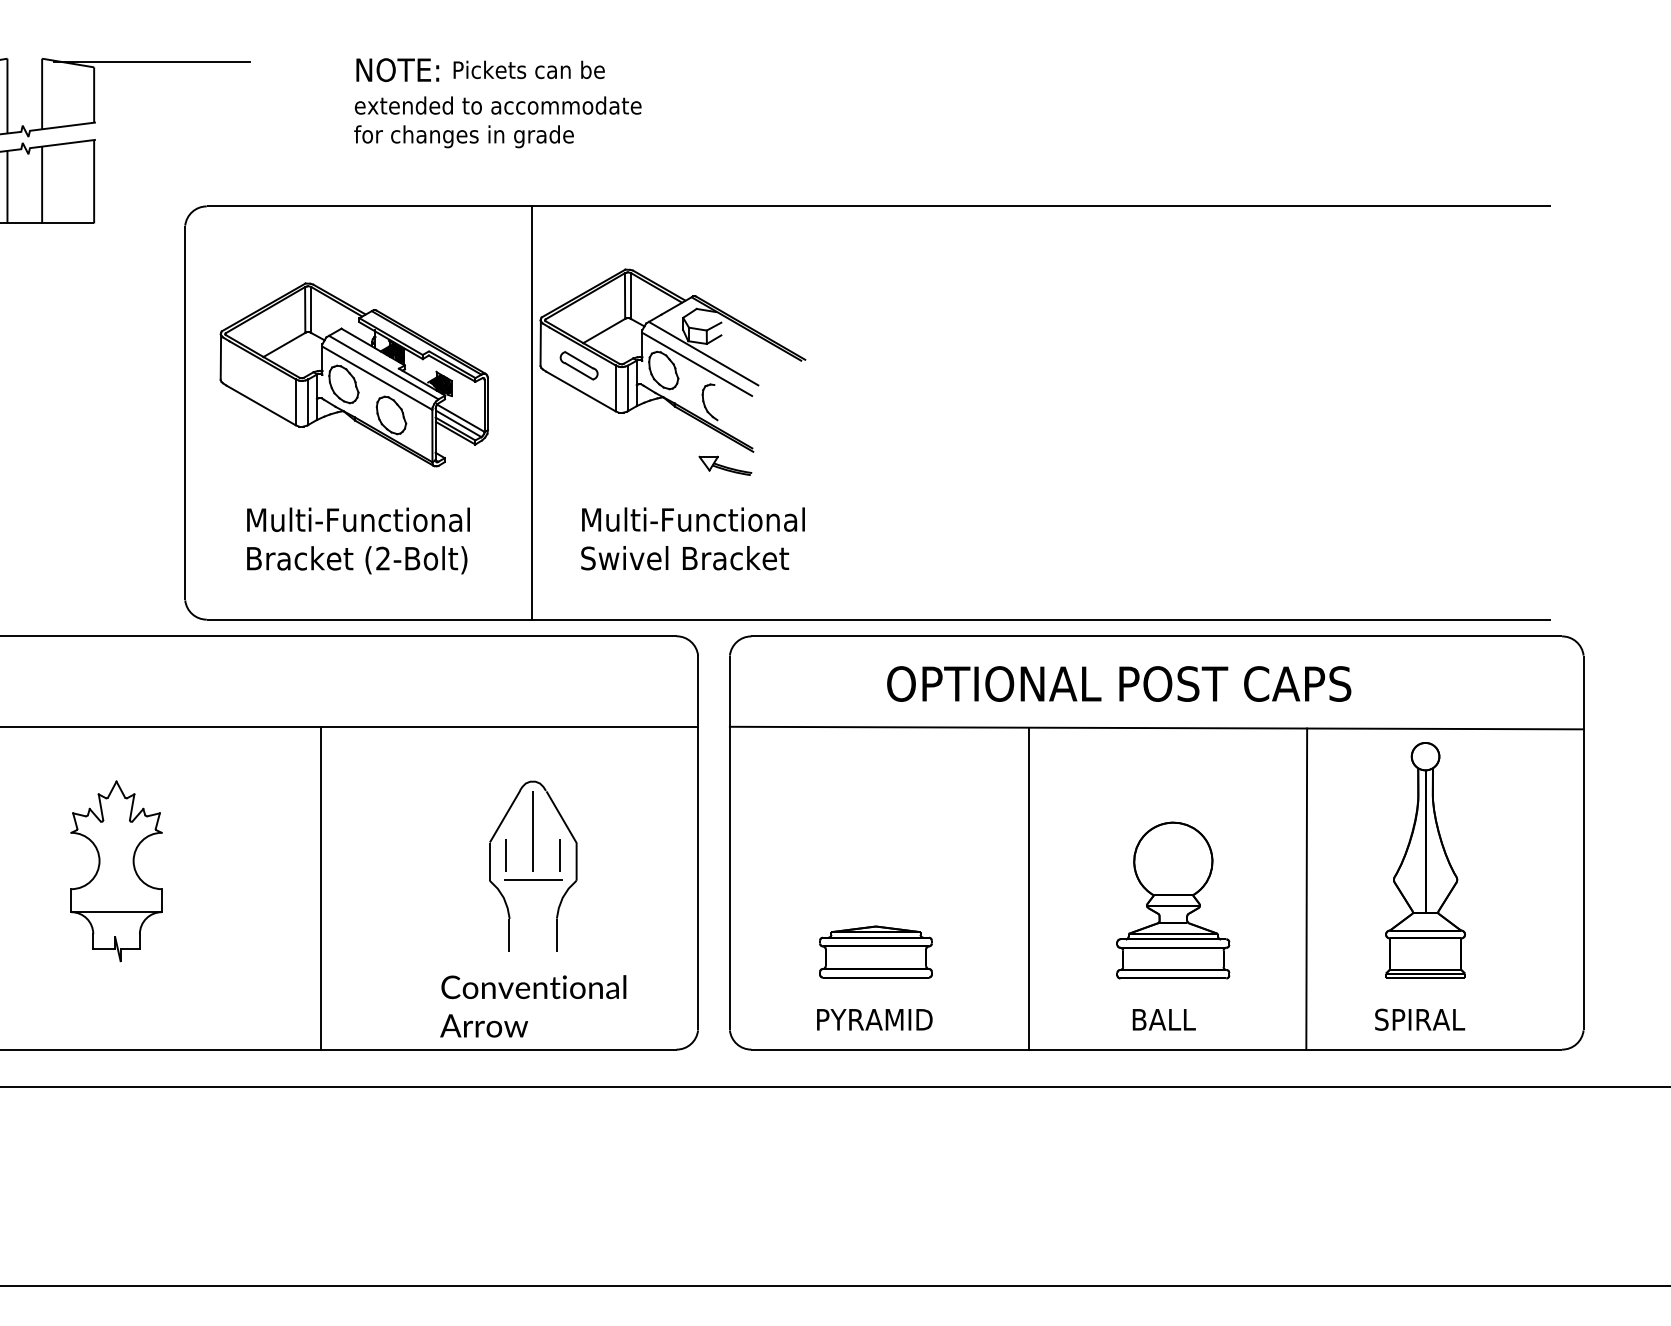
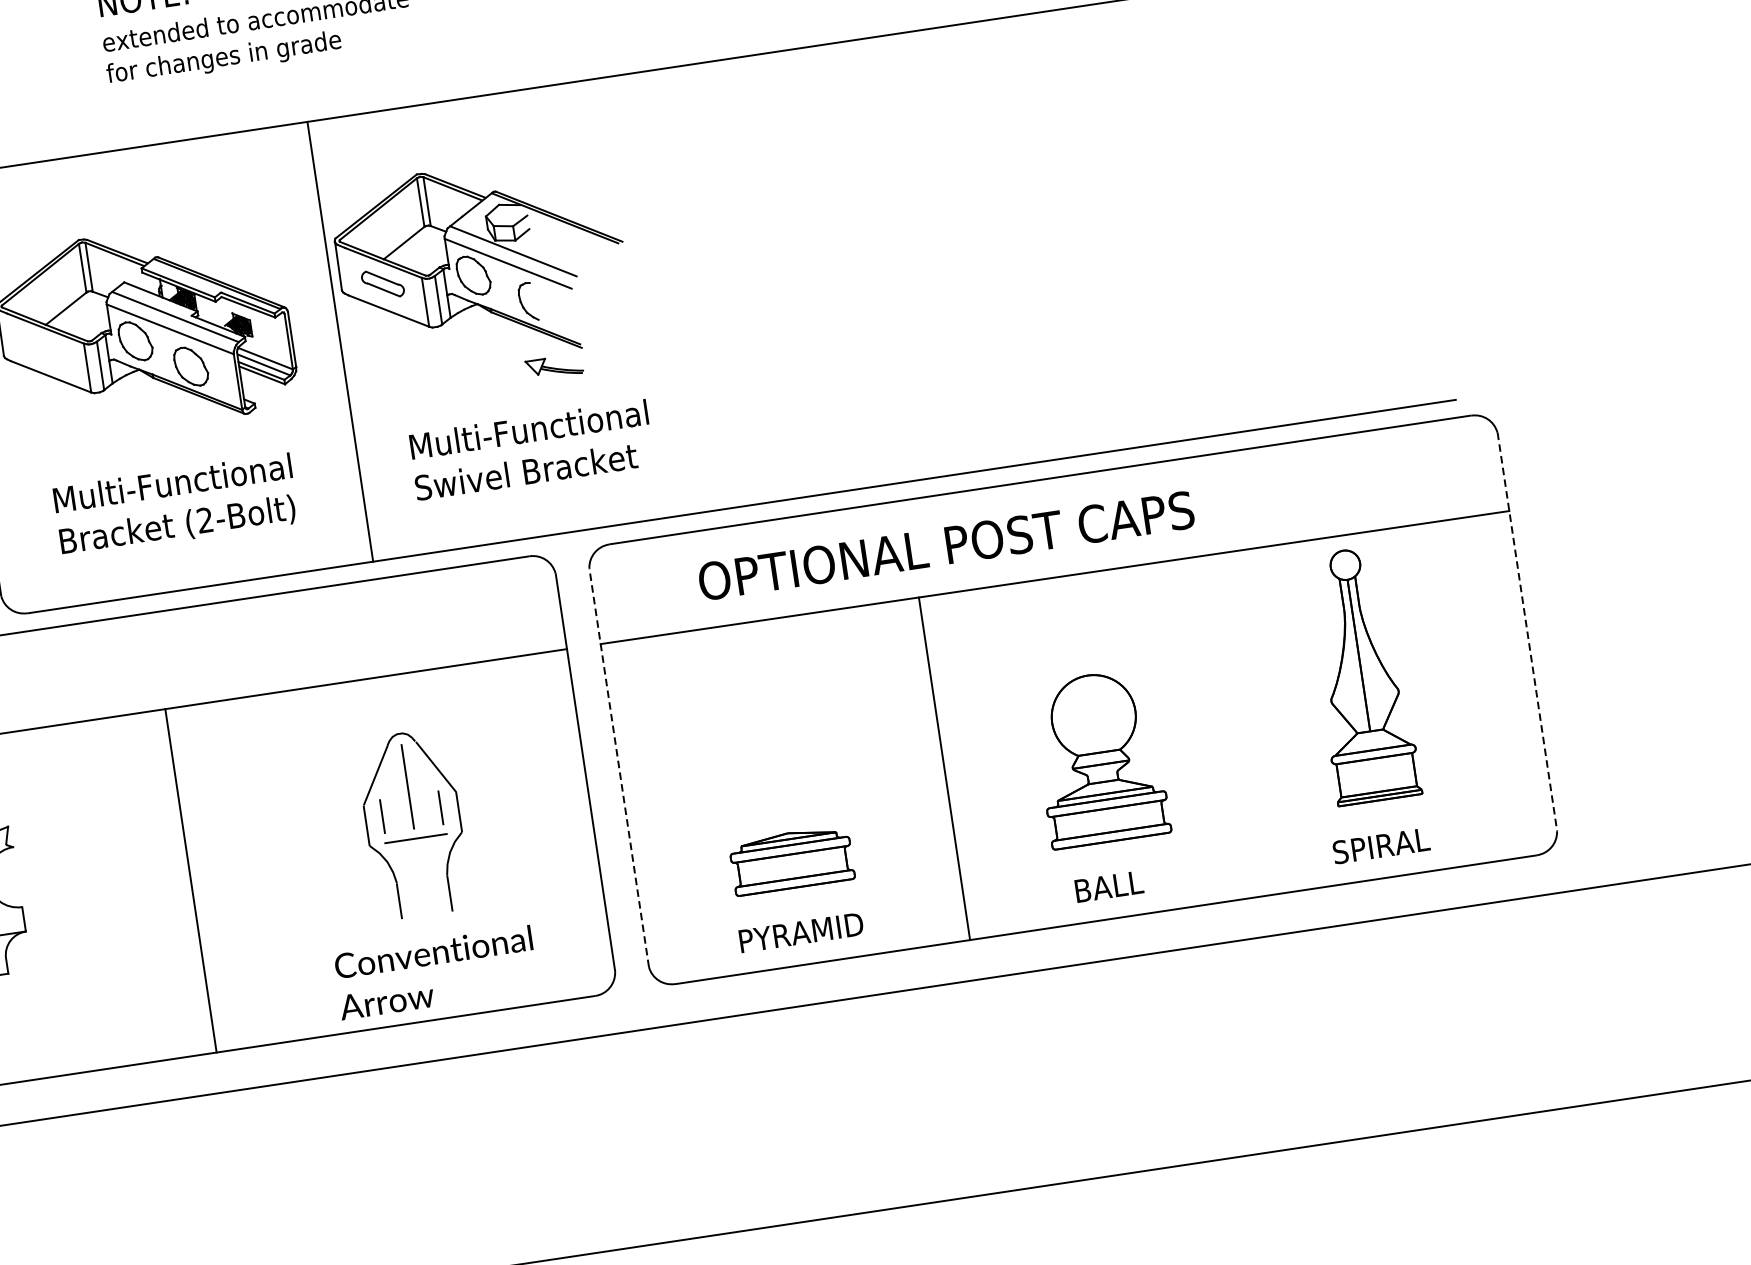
text: (1119, 683) -> (946, 545), moved
line: (729, 842) -> (618, 767), solid -> dashed
line: (1583, 843) -> (1527, 632), solid -> dashed
line: (1306, 888) -> (1239, 724), removed

